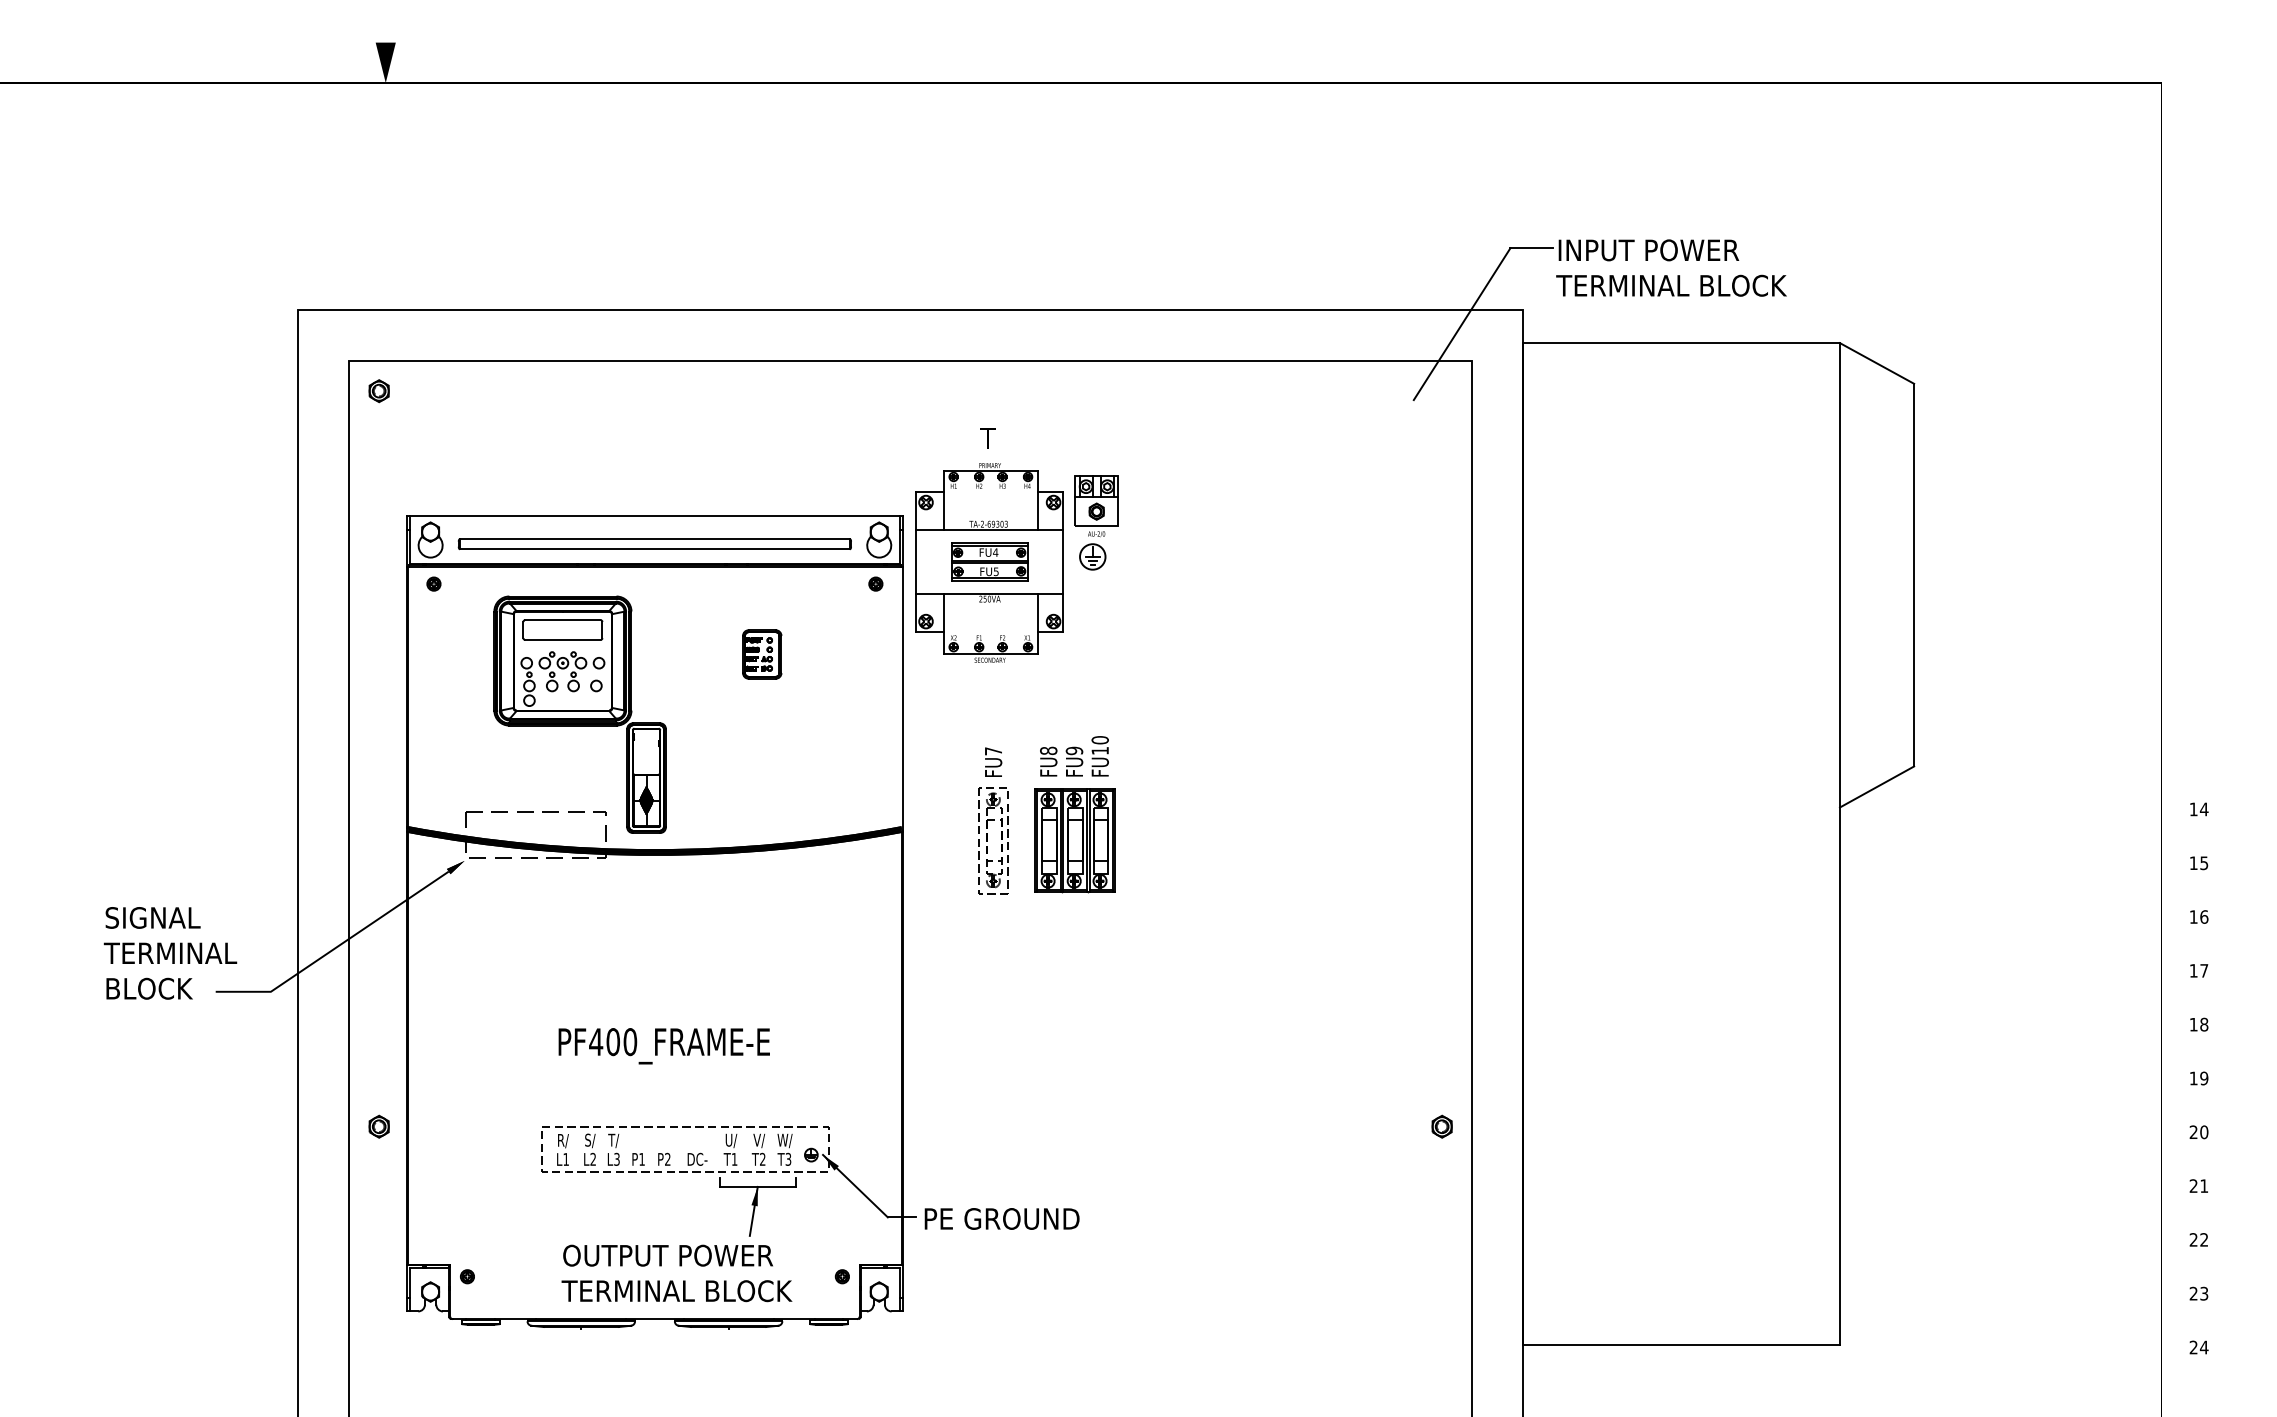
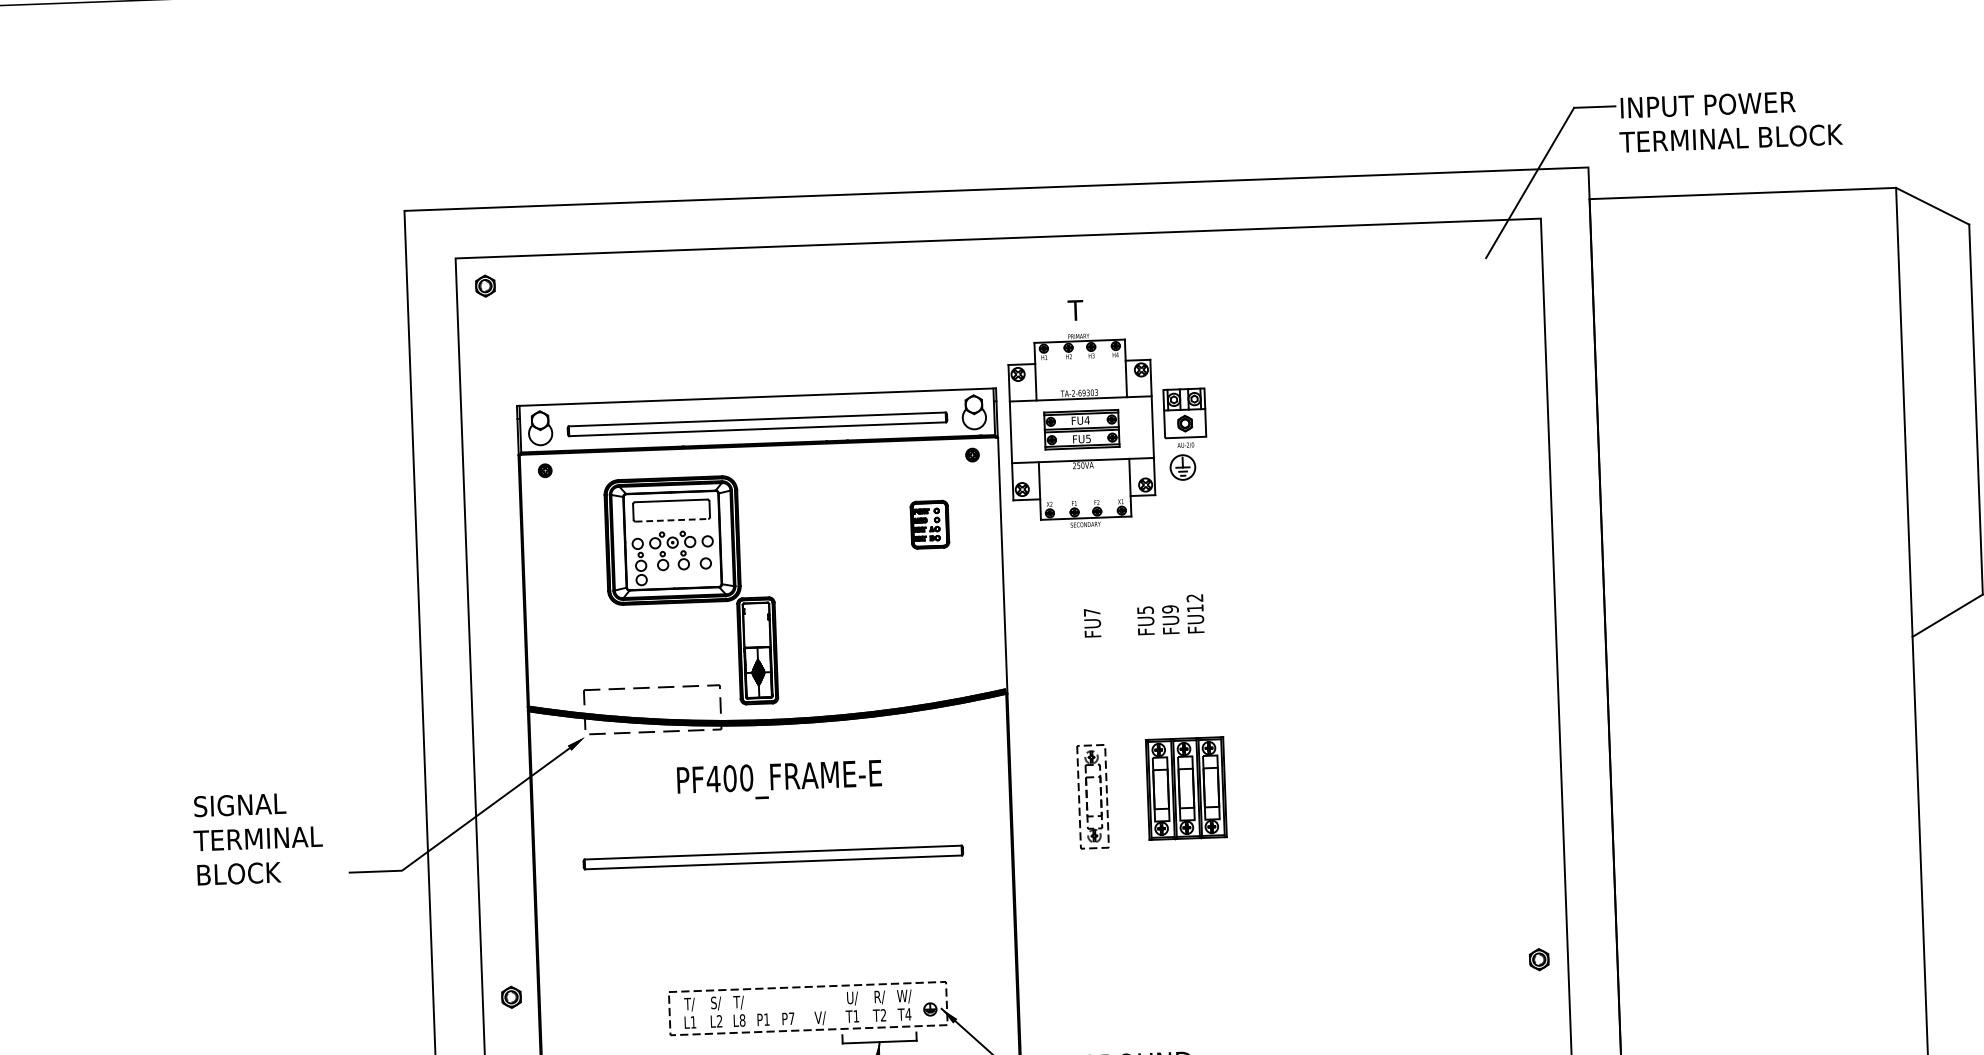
part: (1096, 522) -> (1185, 434), moved
line: (563, 640) -> (672, 520), solid -> dashed
part: (762, 654) -> (930, 524), moved
text: (1099, 740) -> (1194, 598), FU10 -> FU12
text: (1048, 750) -> (1145, 609), FU8 -> FU5
part: (993, 840) -> (1093, 796), moved
part: (1074, 840) -> (1185, 788), moved
text: (170, 953) -> (258, 838), moved
part: (654, 992) -> (772, 857), added
text: (663, 1046) -> (778, 781), moved
text: (756, 1139) -> (876, 996), V/ -> R/
text: (562, 1141) -> (689, 1005), R/ -> T/
text: (667, 1158) -> (791, 1017), P2 -> P7
text: (788, 1158) -> (908, 1013), T3 -> T4
text: (616, 1159) -> (742, 1020), L3 -> L8
text: (697, 1159) -> (820, 1017), DC- -> V/

